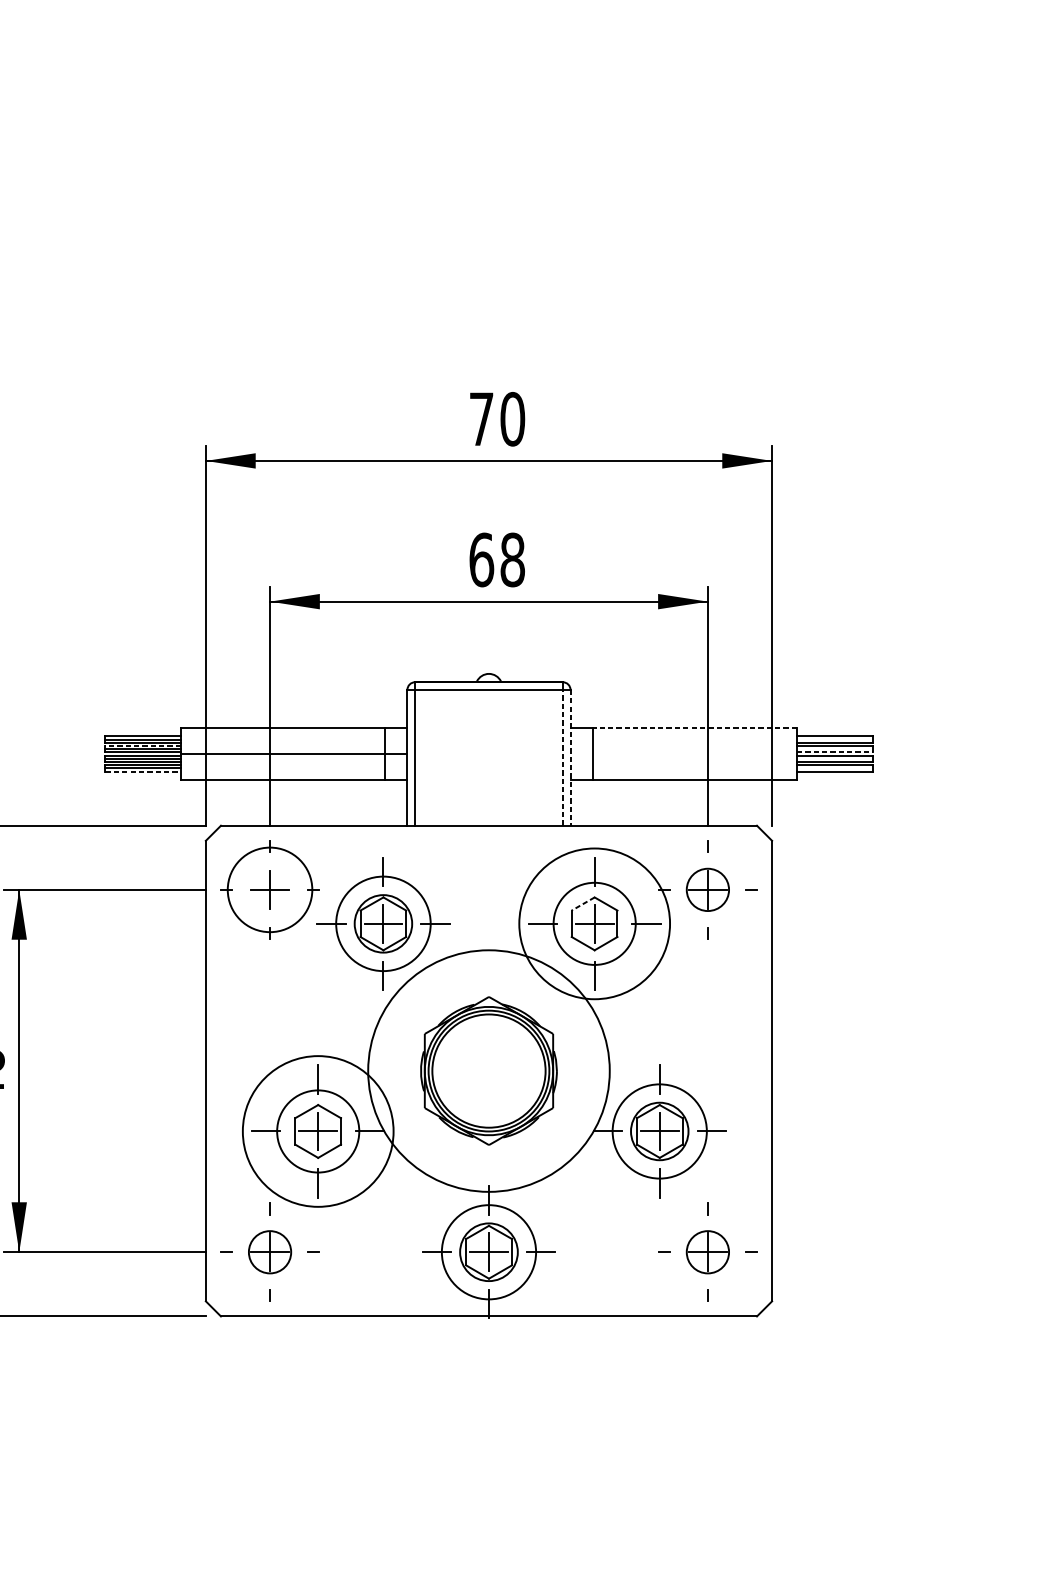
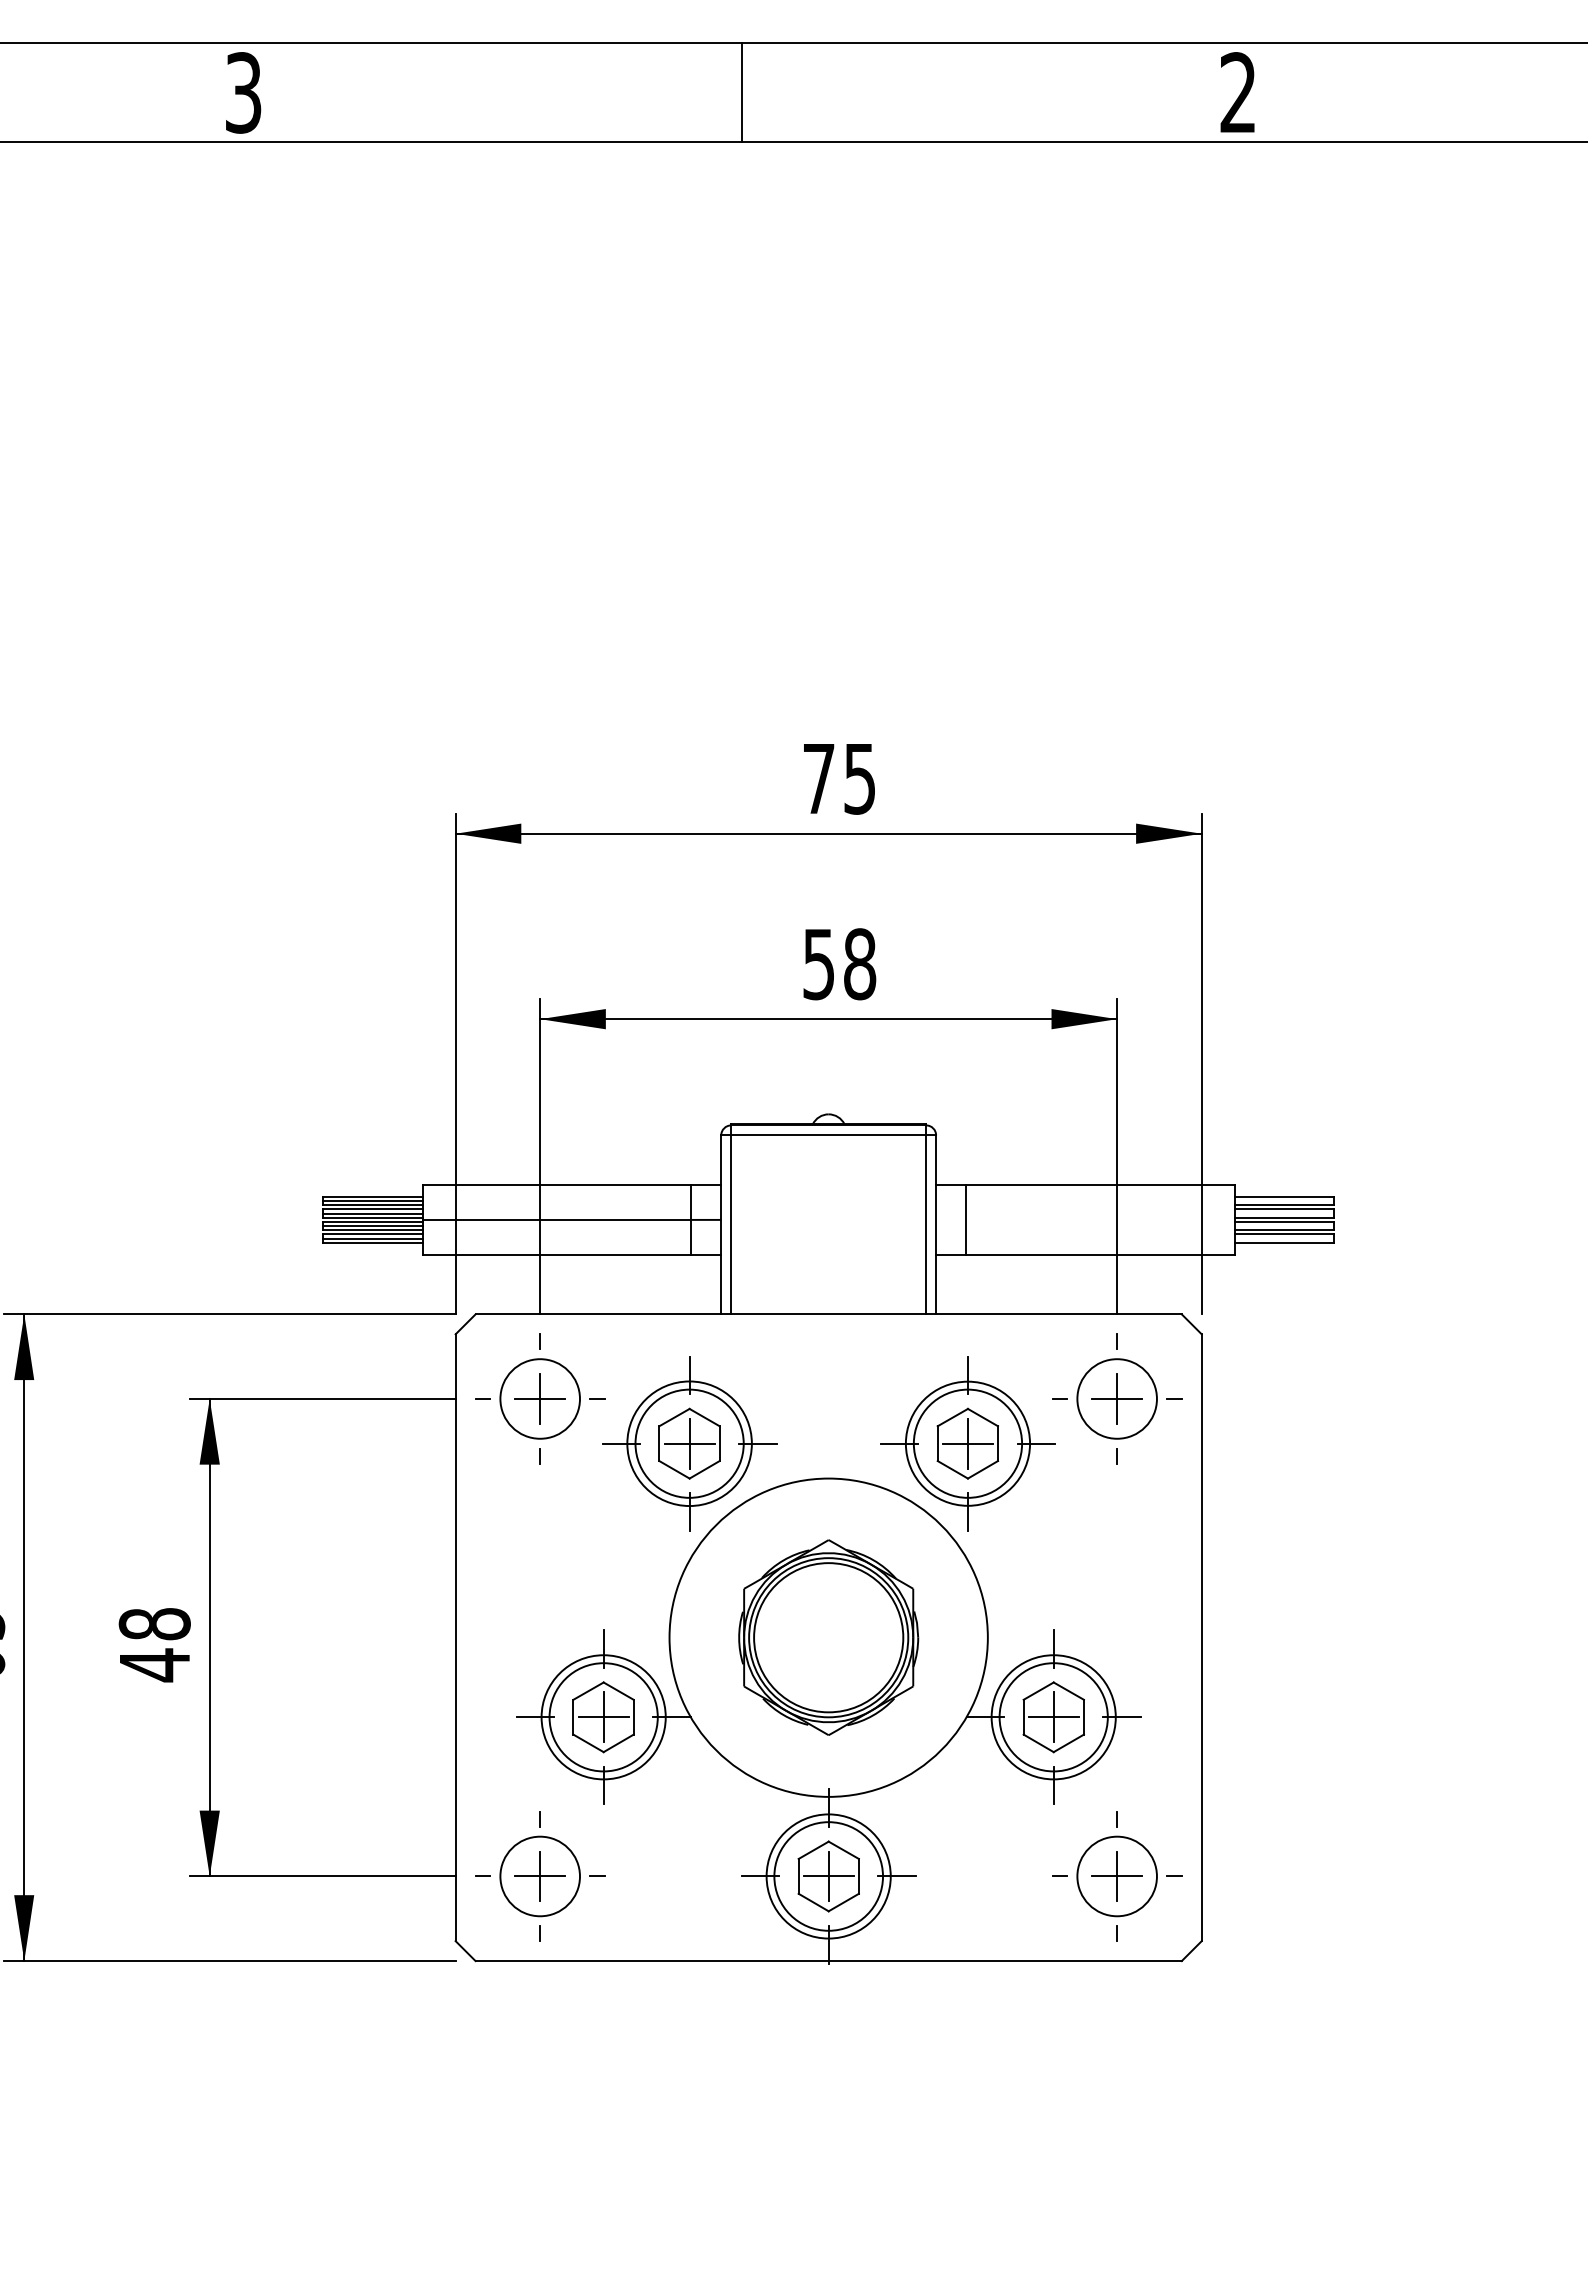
text: (513, 419) -> (860, 778), 70 -> 75
text: (482, 560) -> (819, 964), 68 -> 58
line: (694, 727) -> (1099, 1185), dashed -> solid
line: (143, 746) -> (373, 1209), dashed -> solid
line: (834, 752) -> (1284, 1217), dashed -> solid
line: (563, 757) -> (926, 1224), dashed -> solid
line: (570, 757) -> (936, 1224), dashed -> solid
line: (143, 771) -> (373, 1243), dashed -> solid
circle: (270, 889) -> (540, 1398), size x0.71
circle: (707, 889) -> (1116, 1398), size x1.43
line: (582, 903) -> (952, 1417), dashed -> solid
circle: (383, 923) -> (689, 1443), size x1.43
circle: (594, 923) -> (967, 1443), size x0.62
circle: (318, 1131) -> (603, 1717), size x0.62
circle: (659, 1131) -> (1053, 1717), size x1.43
circle: (270, 1252) -> (540, 1876), size x1.43
circle: (488, 1252) -> (828, 1876), size x1.43
circle: (707, 1252) -> (1116, 1876), size x1.43

